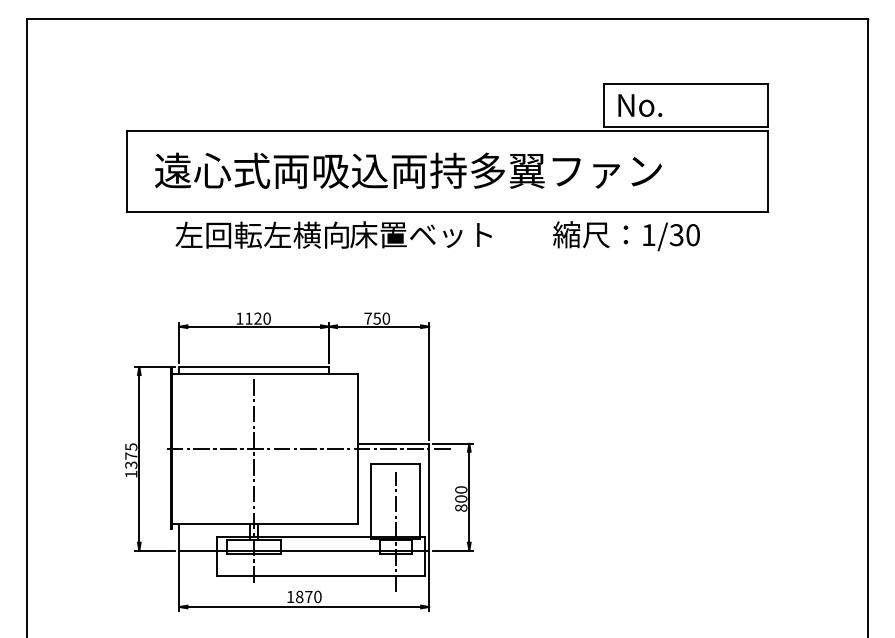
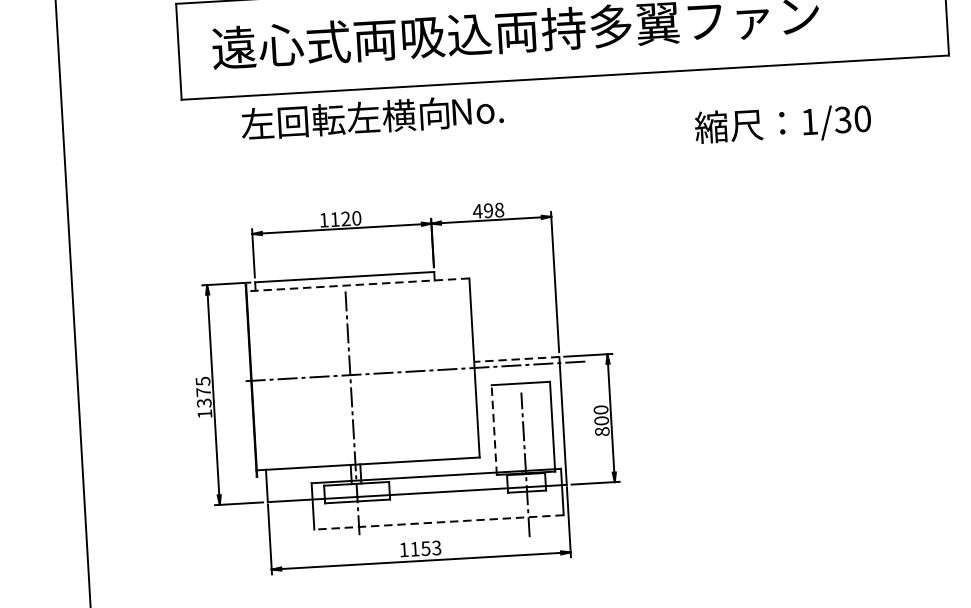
text: (420, 234) -> (534, 107), 床置ベット -> No.
text: (626, 236) -> (783, 125), moved
text: (377, 318) -> (488, 210), 750 -> 498
line: (264, 374) -> (357, 285), solid -> dashed
line: (393, 443) -> (516, 359), solid -> dashed
line: (371, 501) -> (494, 430), solid -> dashed
line: (320, 575) -> (438, 522), solid -> dashed
text: (308, 596) -> (425, 548), 1870 -> 1153

